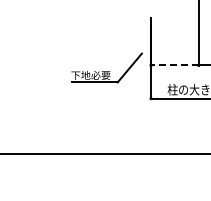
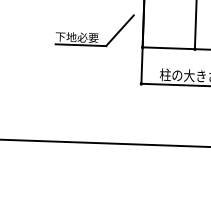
line: (174, 65) -> (168, 48), dashed -> solid
part: (106, 67) -> (94, 29), moved

